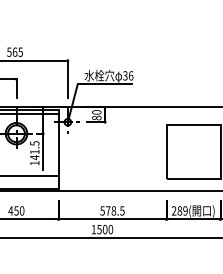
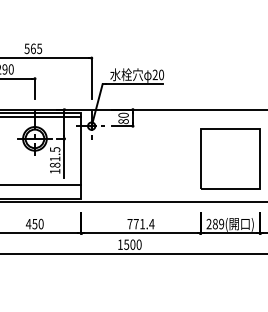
text: (128, 75) -> (158, 74), 36 -> 20
text: (35, 156) -> (55, 164), 141.5 -> 181.5
text: (112, 210) -> (140, 223), 578.5 -> 771.4

